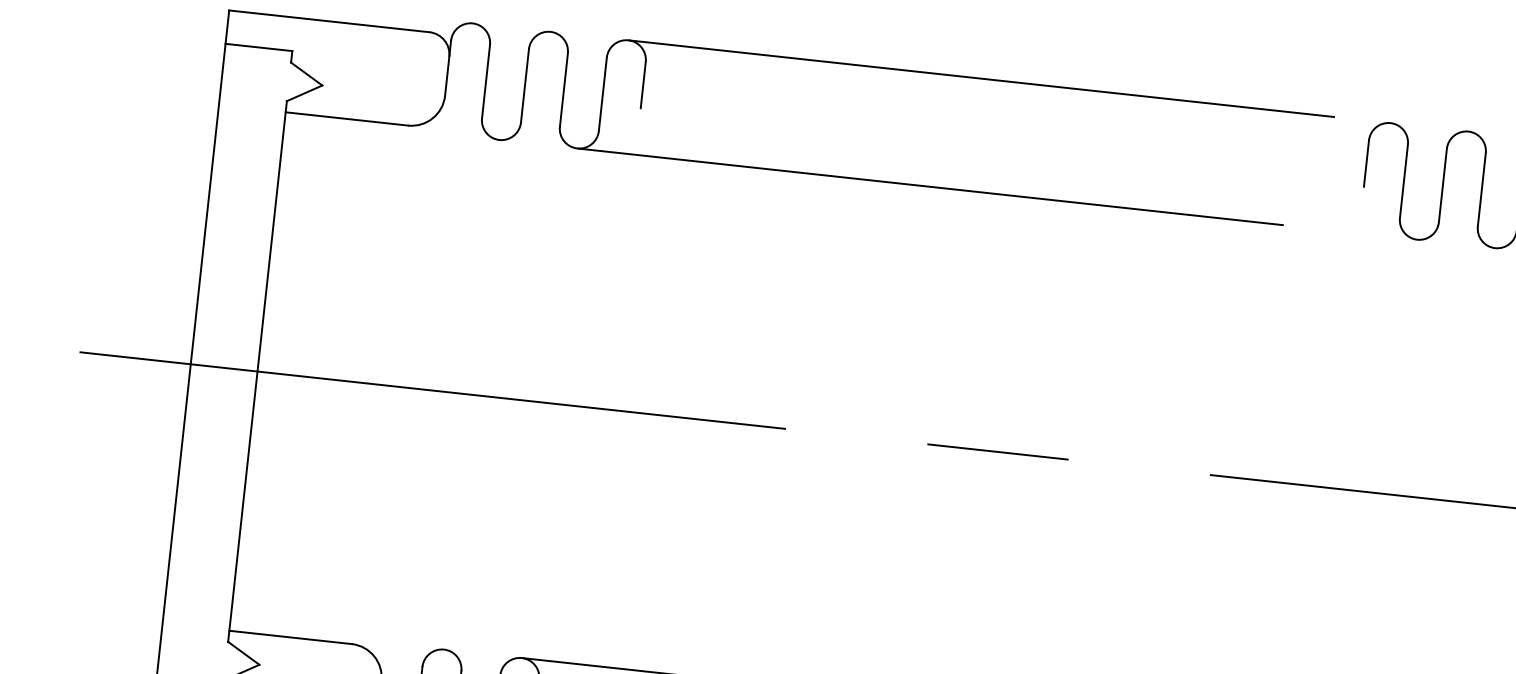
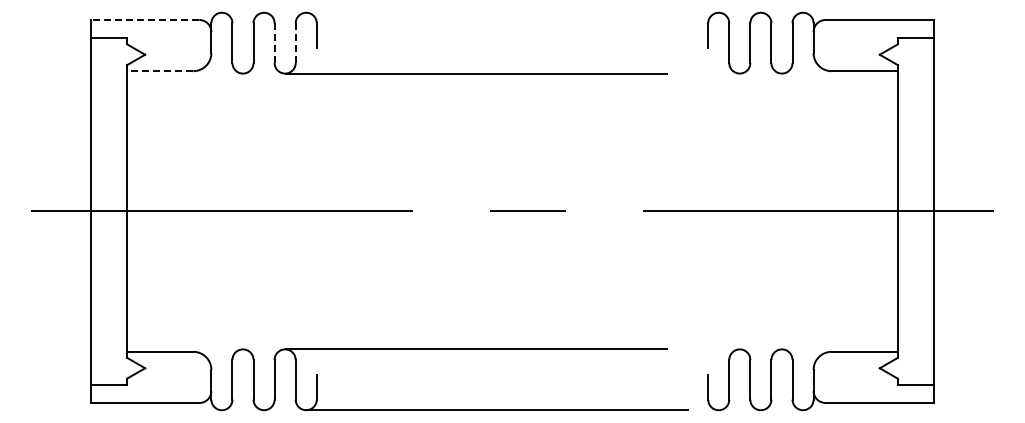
line: (328, 22) -> (144, 20), solid -> dashed
line: (1009, 81) -> (512, 12), removed
line: (563, 90) -> (274, 43), solid -> dashed
line: (602, 94) -> (295, 43), solid -> dashed
line: (345, 119) -> (159, 71), solid -> dashed

